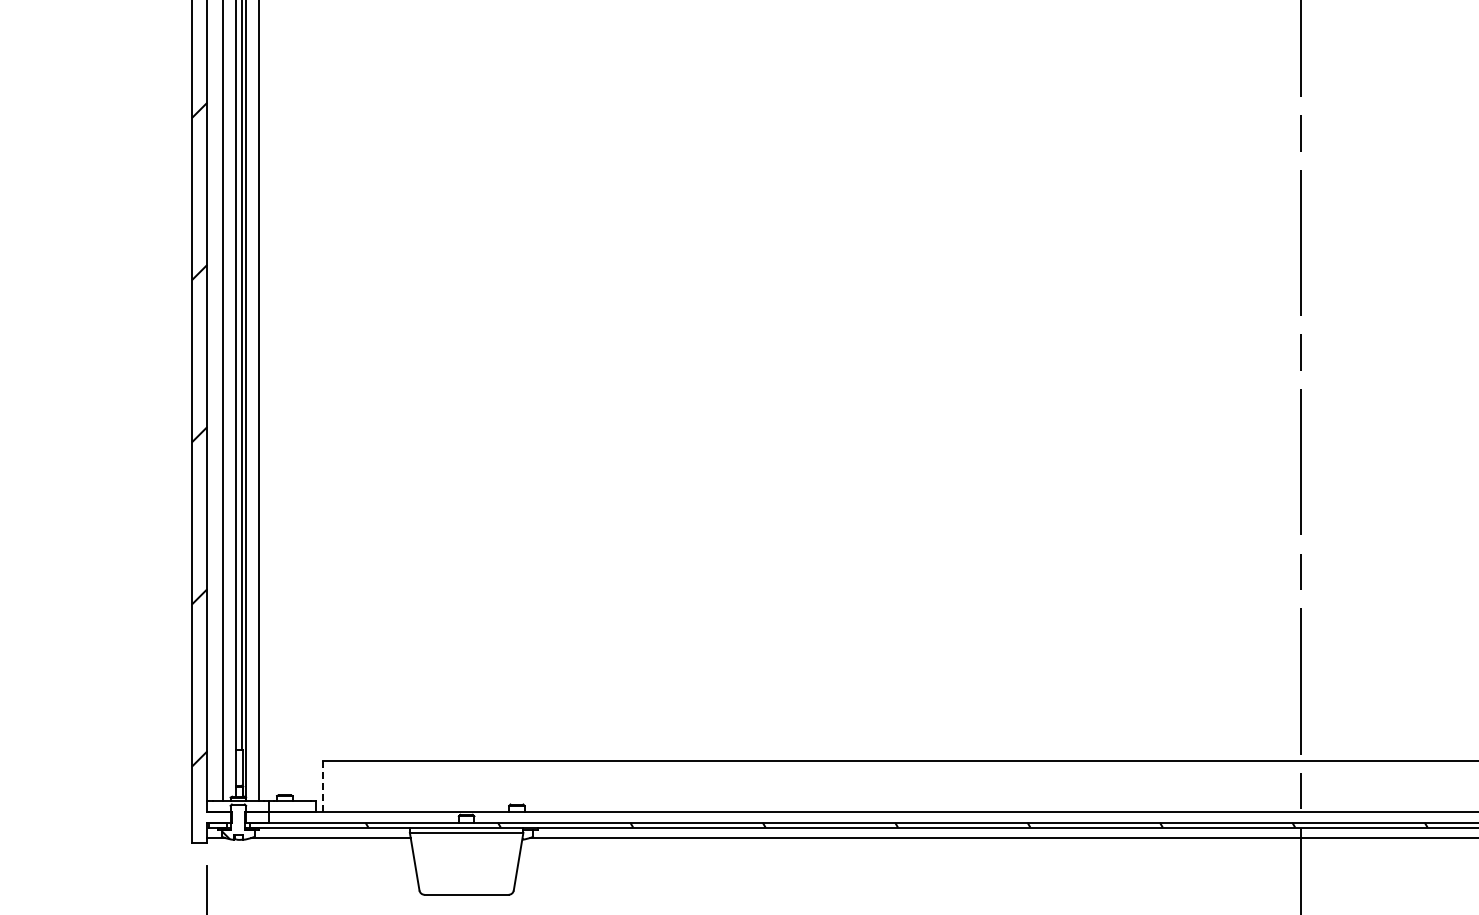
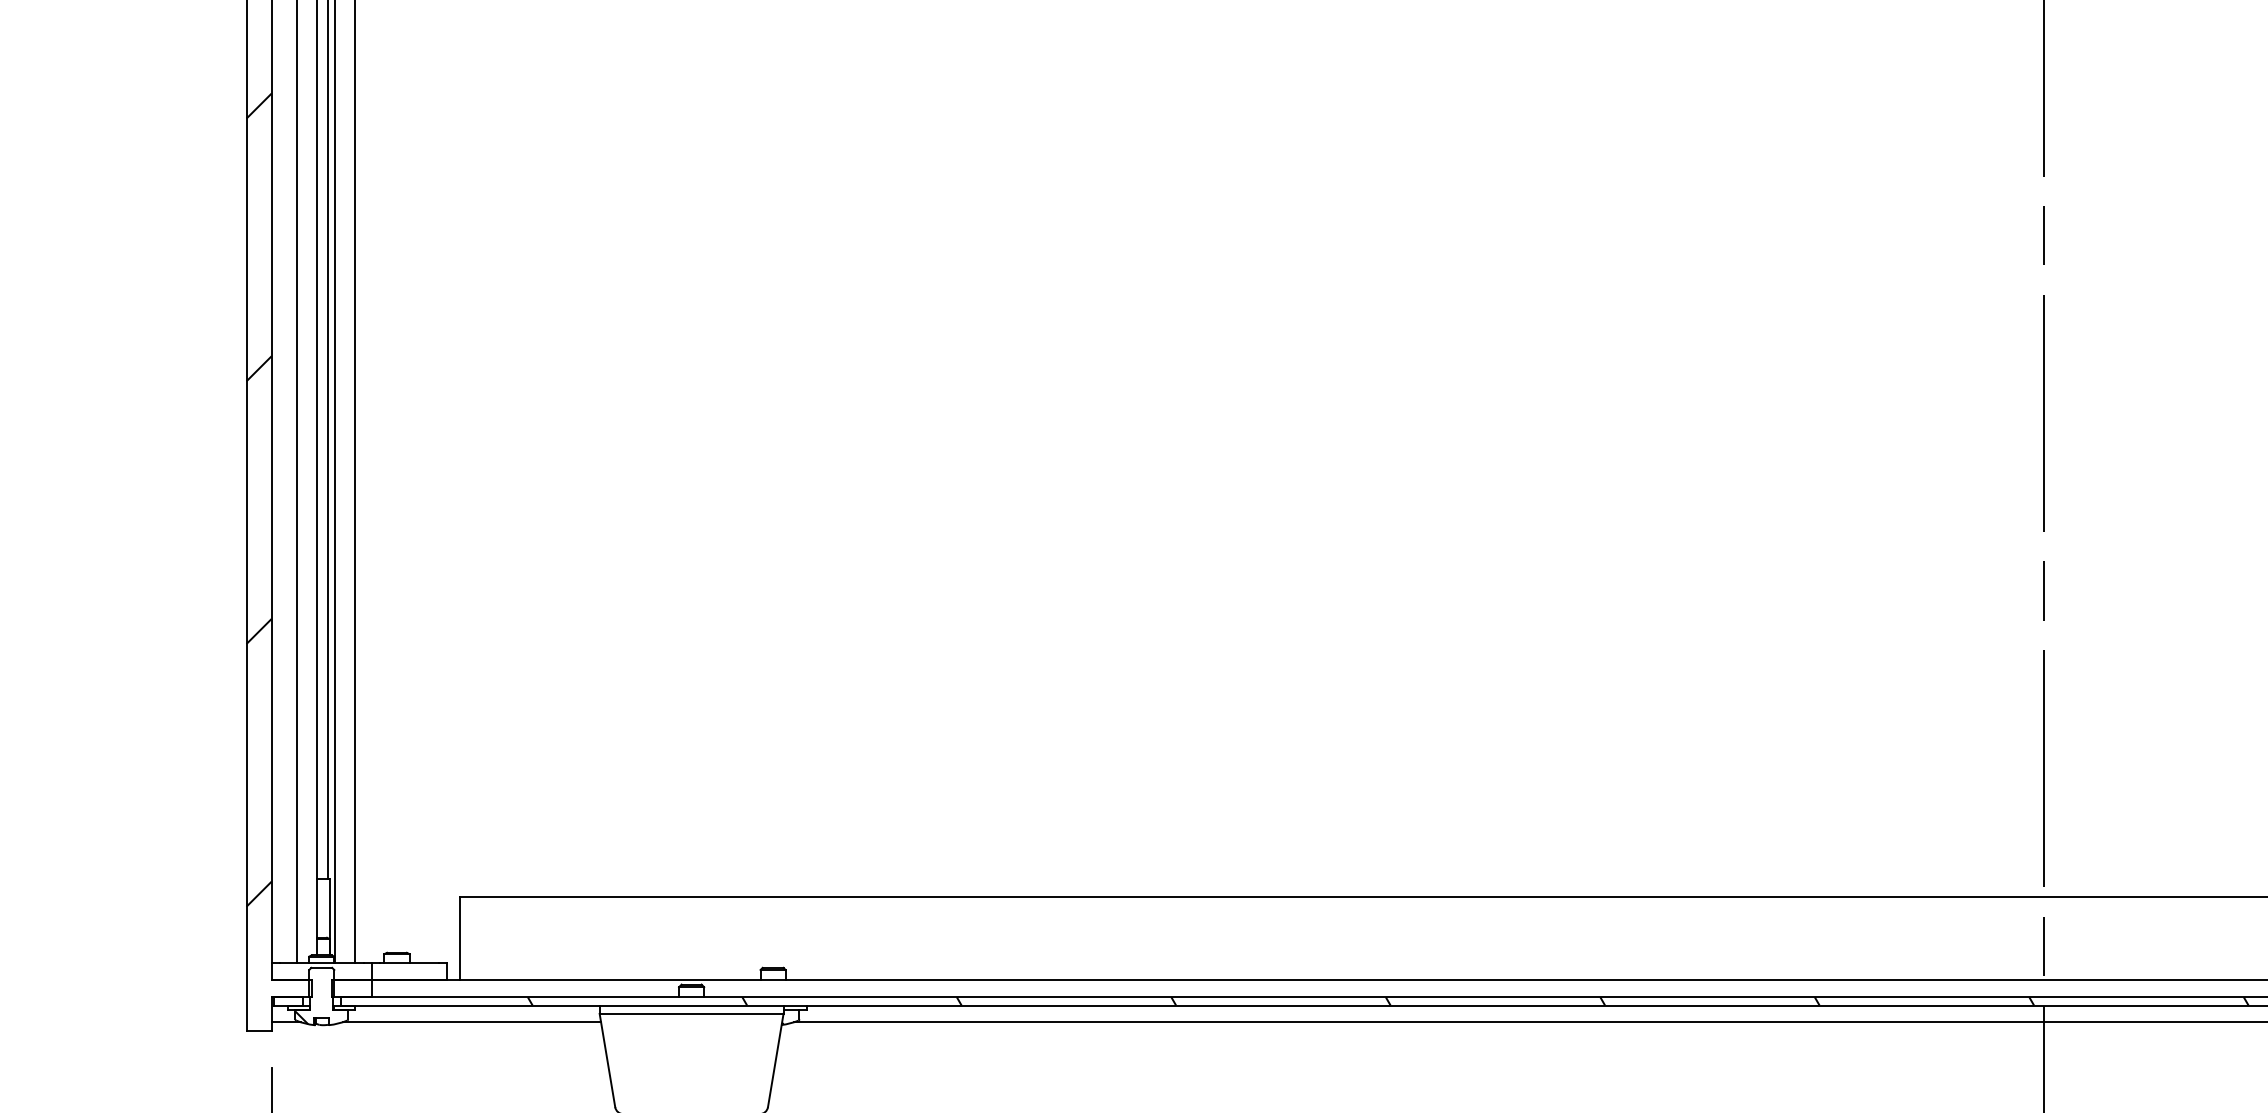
line: (323, 786) -> (459, 938), dashed -> solid

